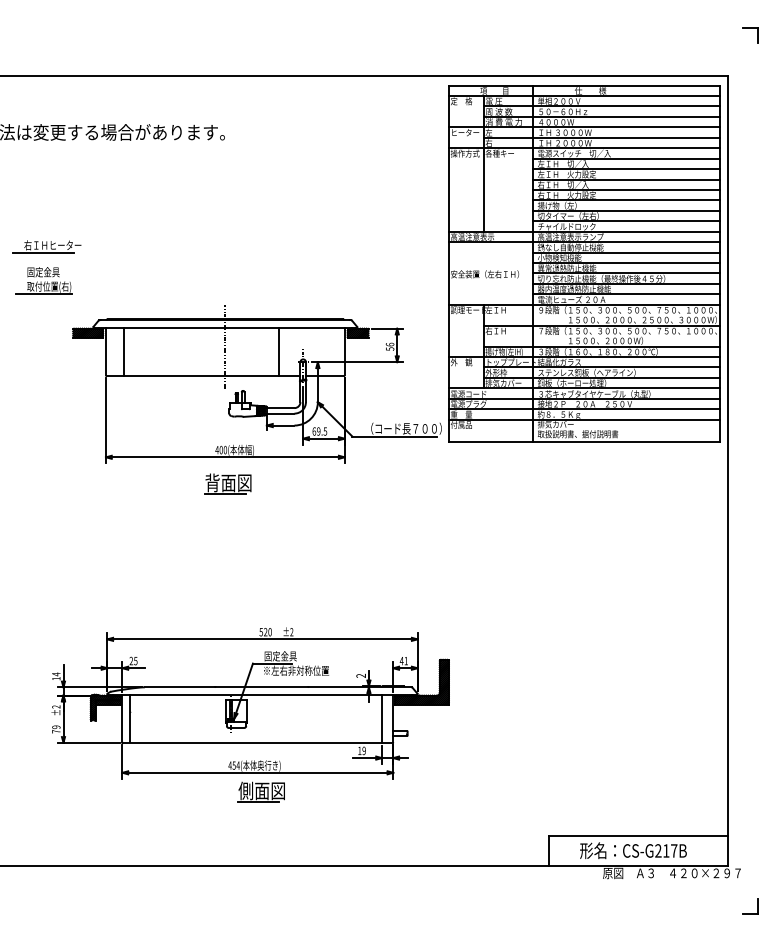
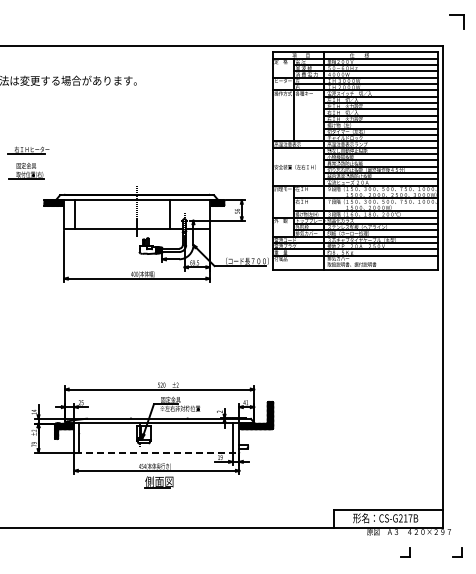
part: (751, 35) -> (457, 21), size x1.6
part: (225, 483) -> (137, 294), removed
line: (258, 742) -> (157, 452), solid -> dashed
part: (666, 906) -> (405, 552), added

